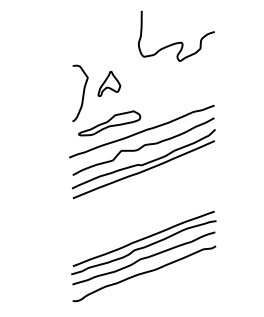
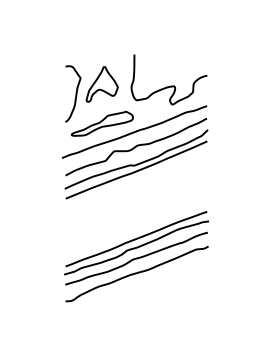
curve: (177, 41) -> (170, 85), moved
part: (108, 83) -> (101, 84), size x1.43

